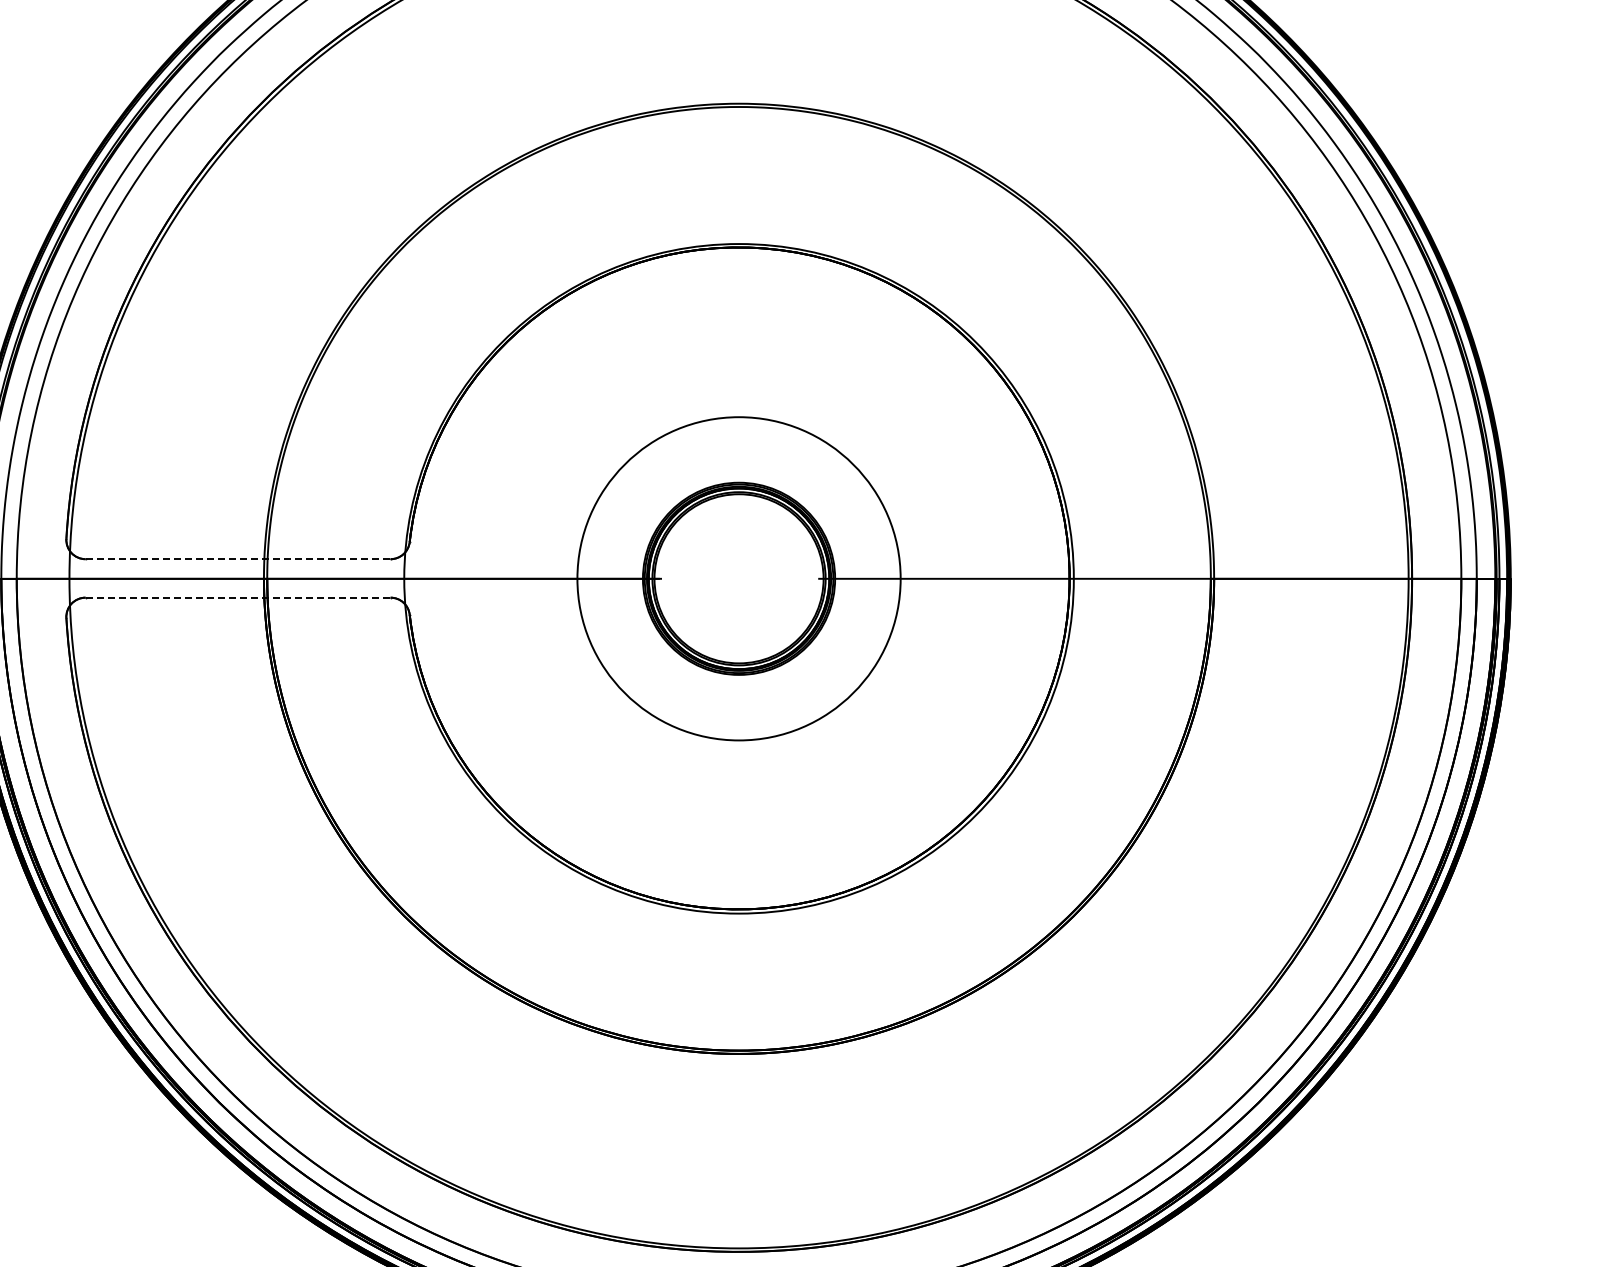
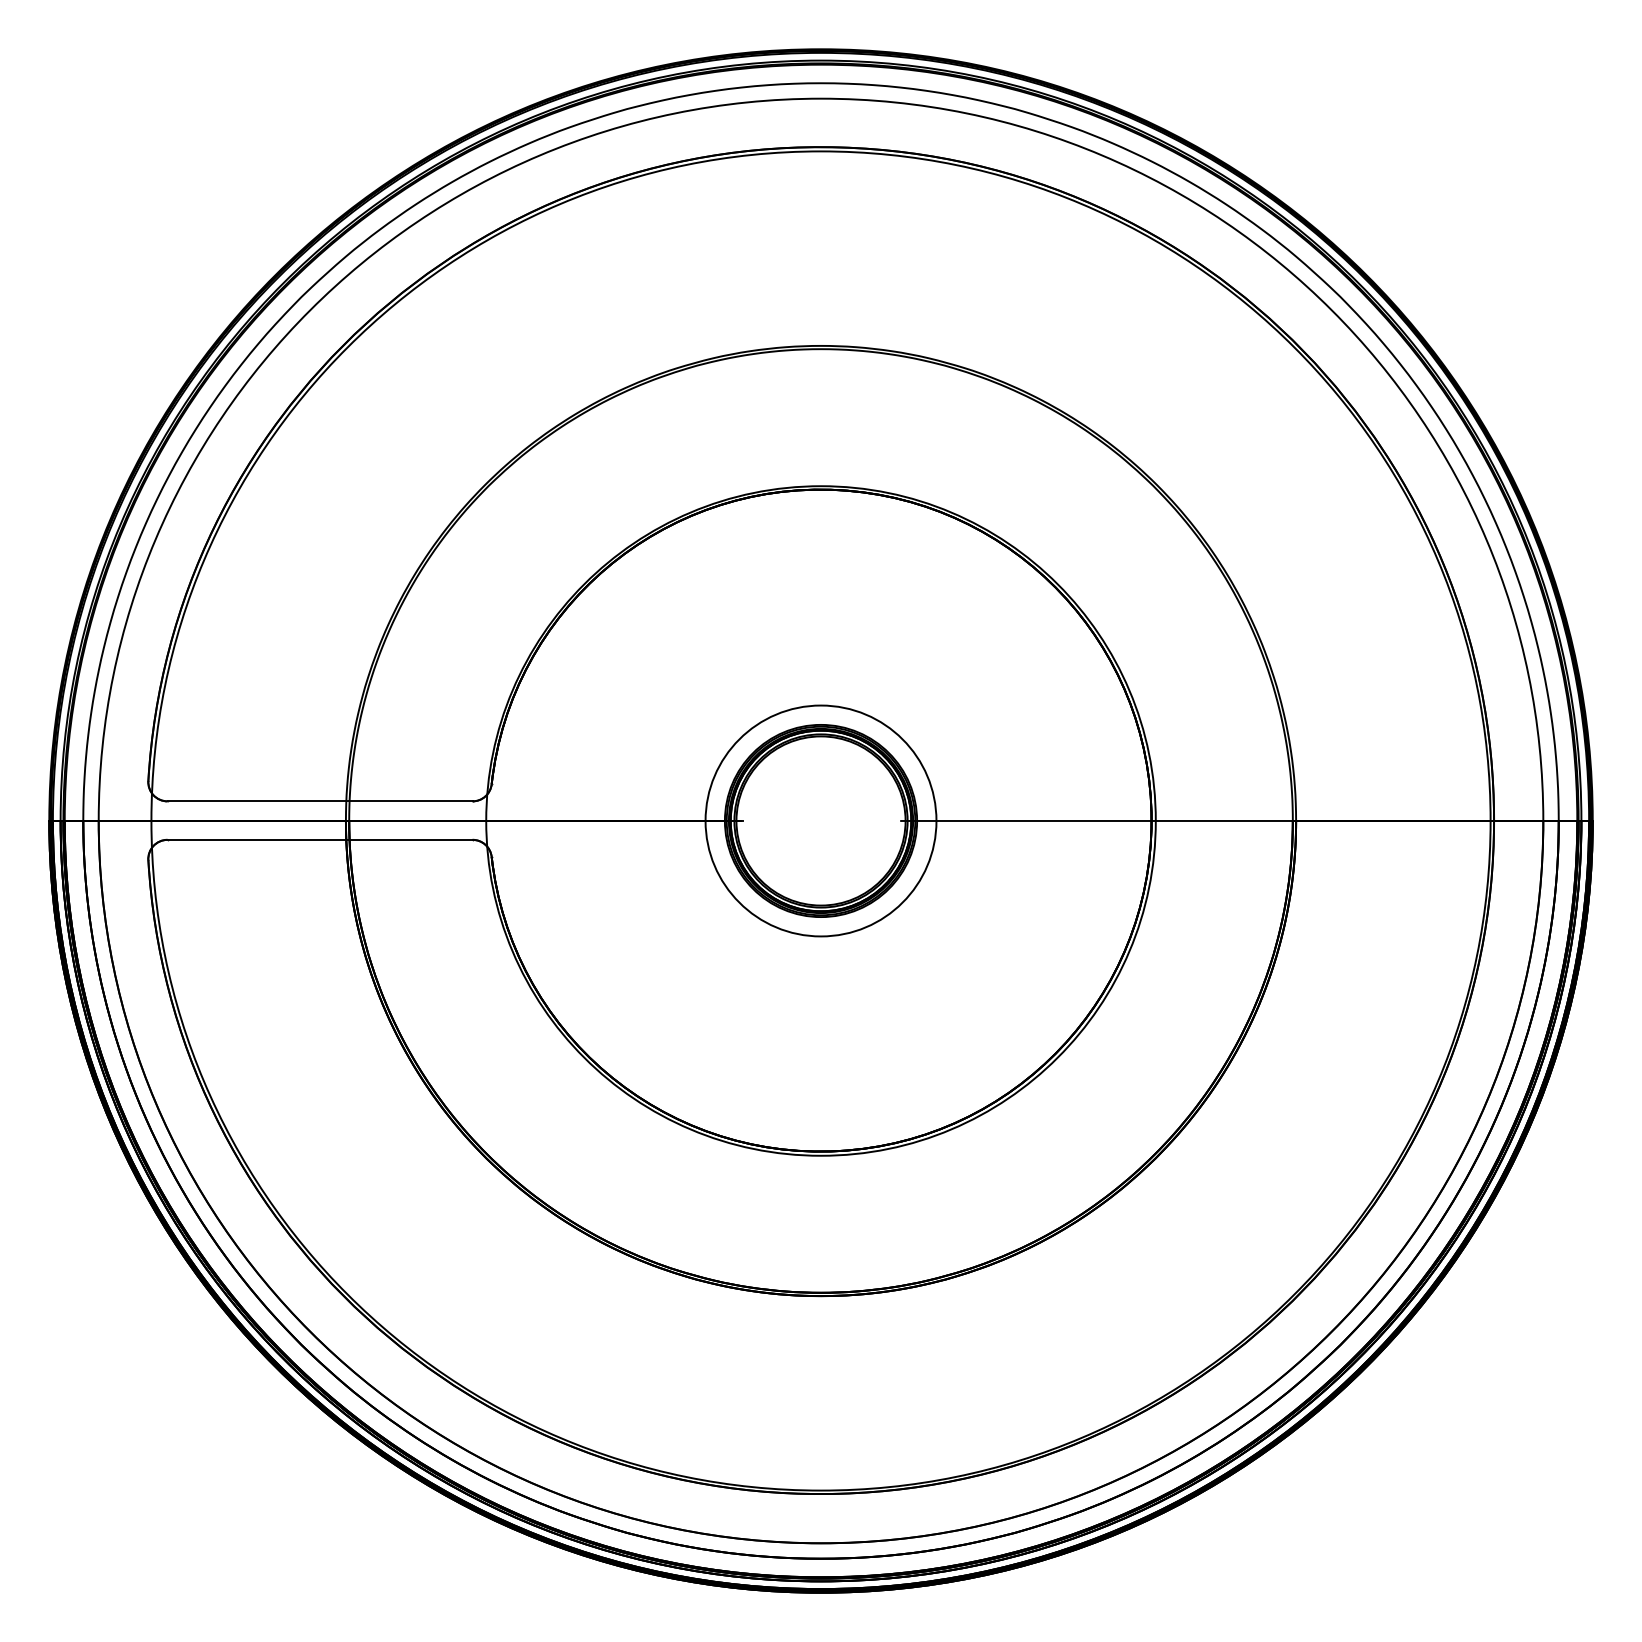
line: (238, 559) -> (320, 801), dashed -> solid
circle: (738, 578) -> (820, 820), size x0.71
line: (238, 597) -> (320, 839), dashed -> solid

